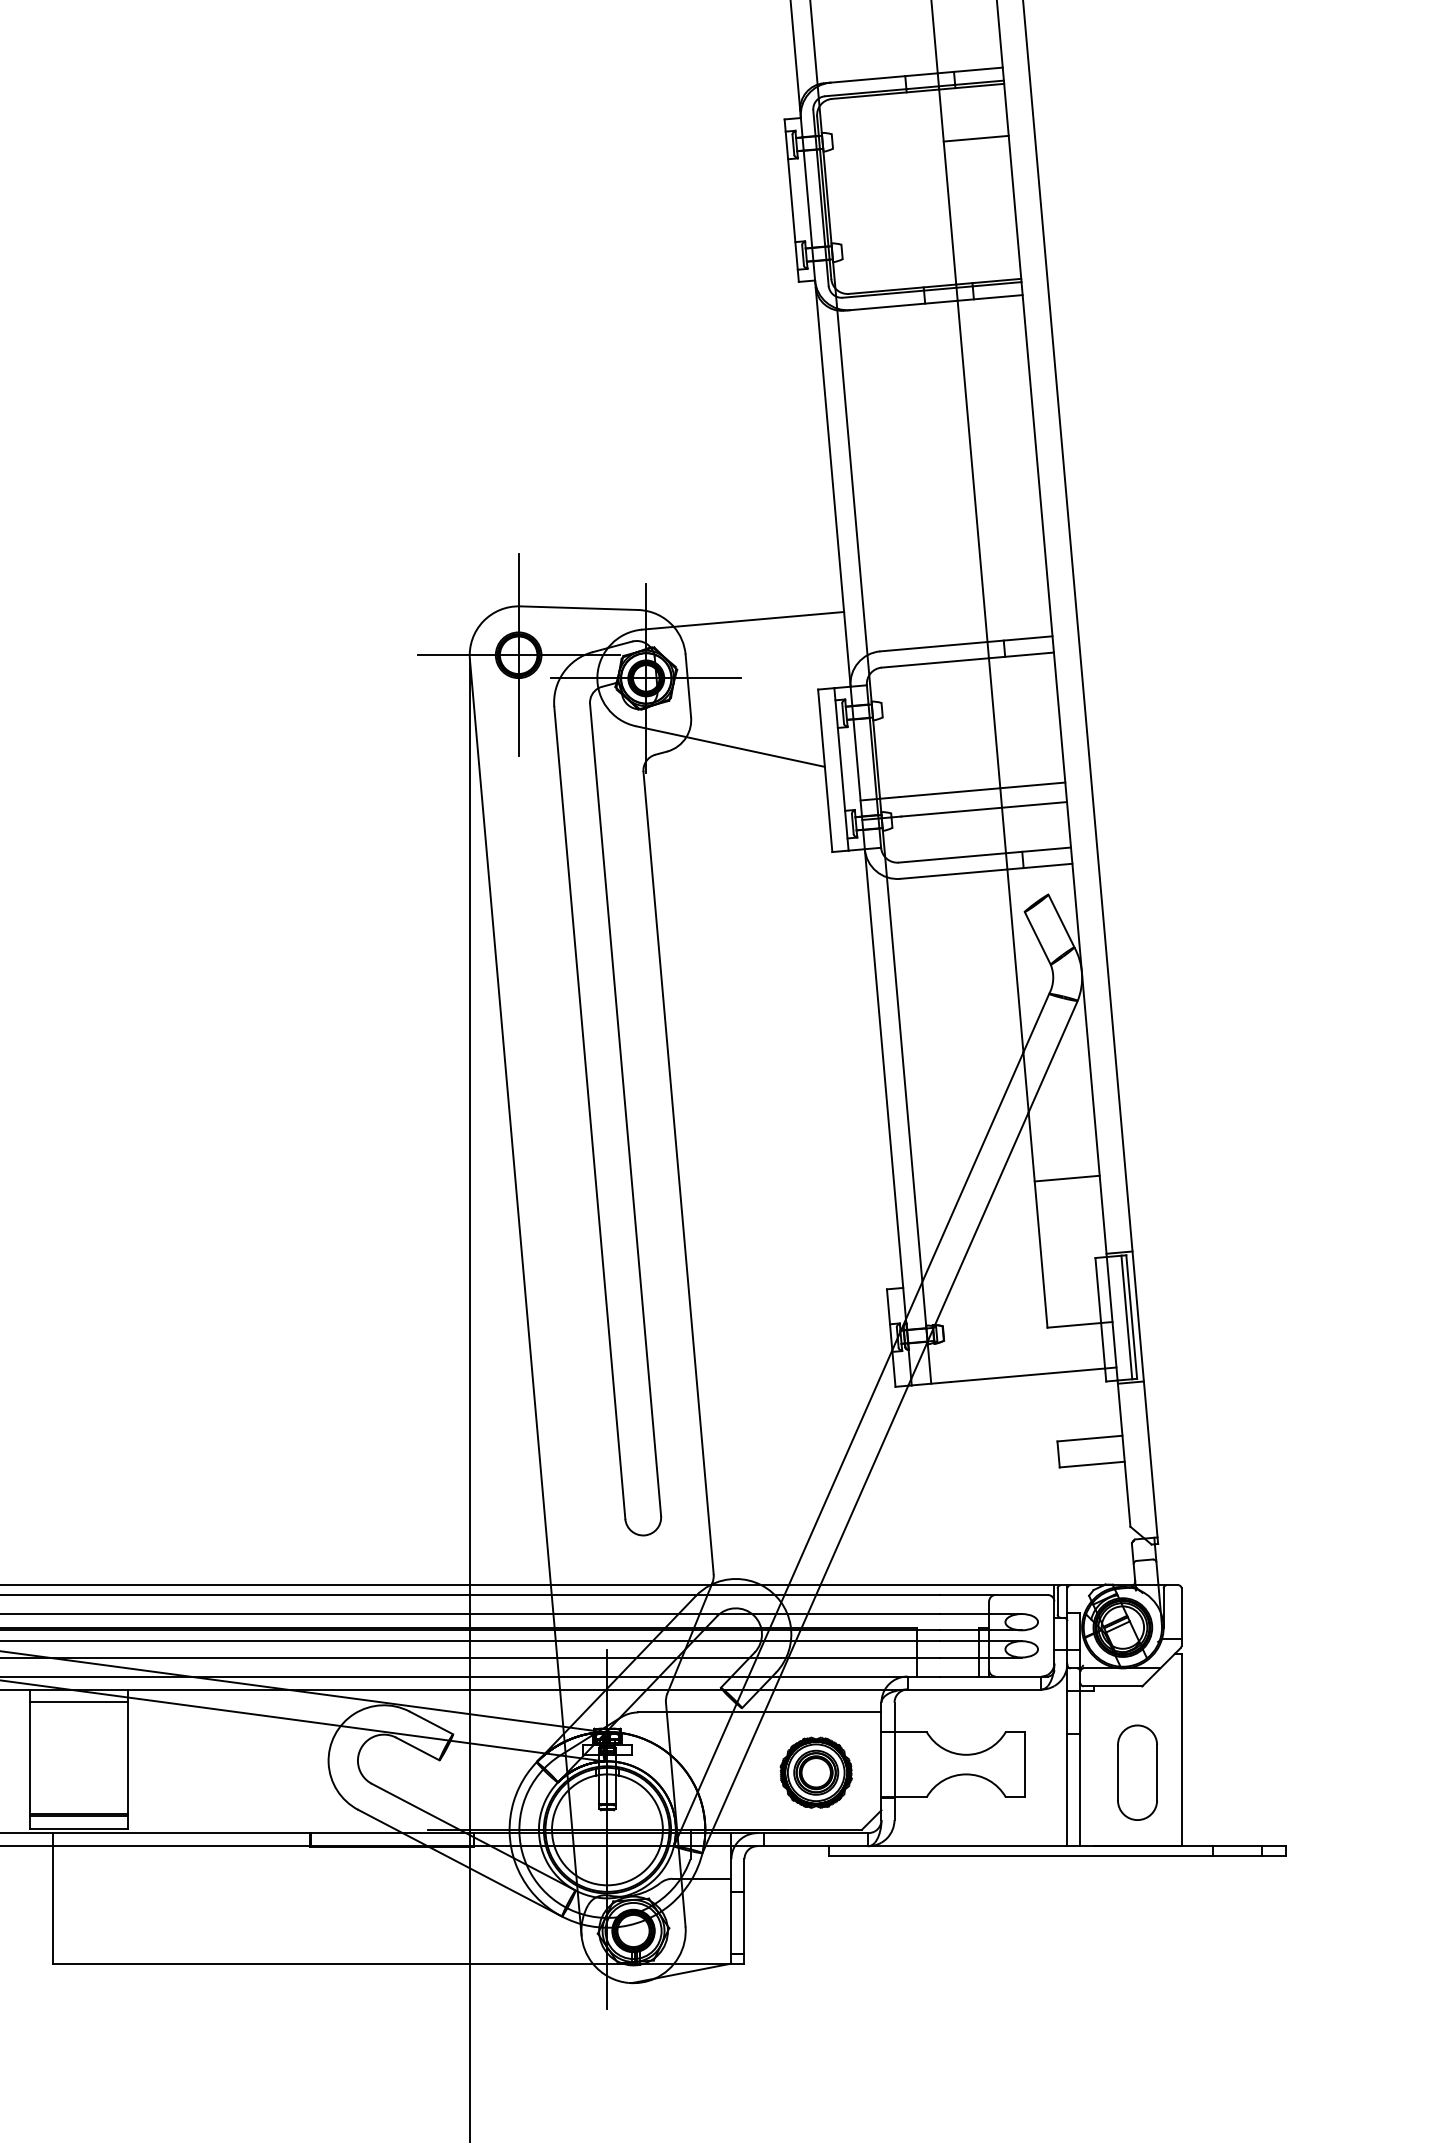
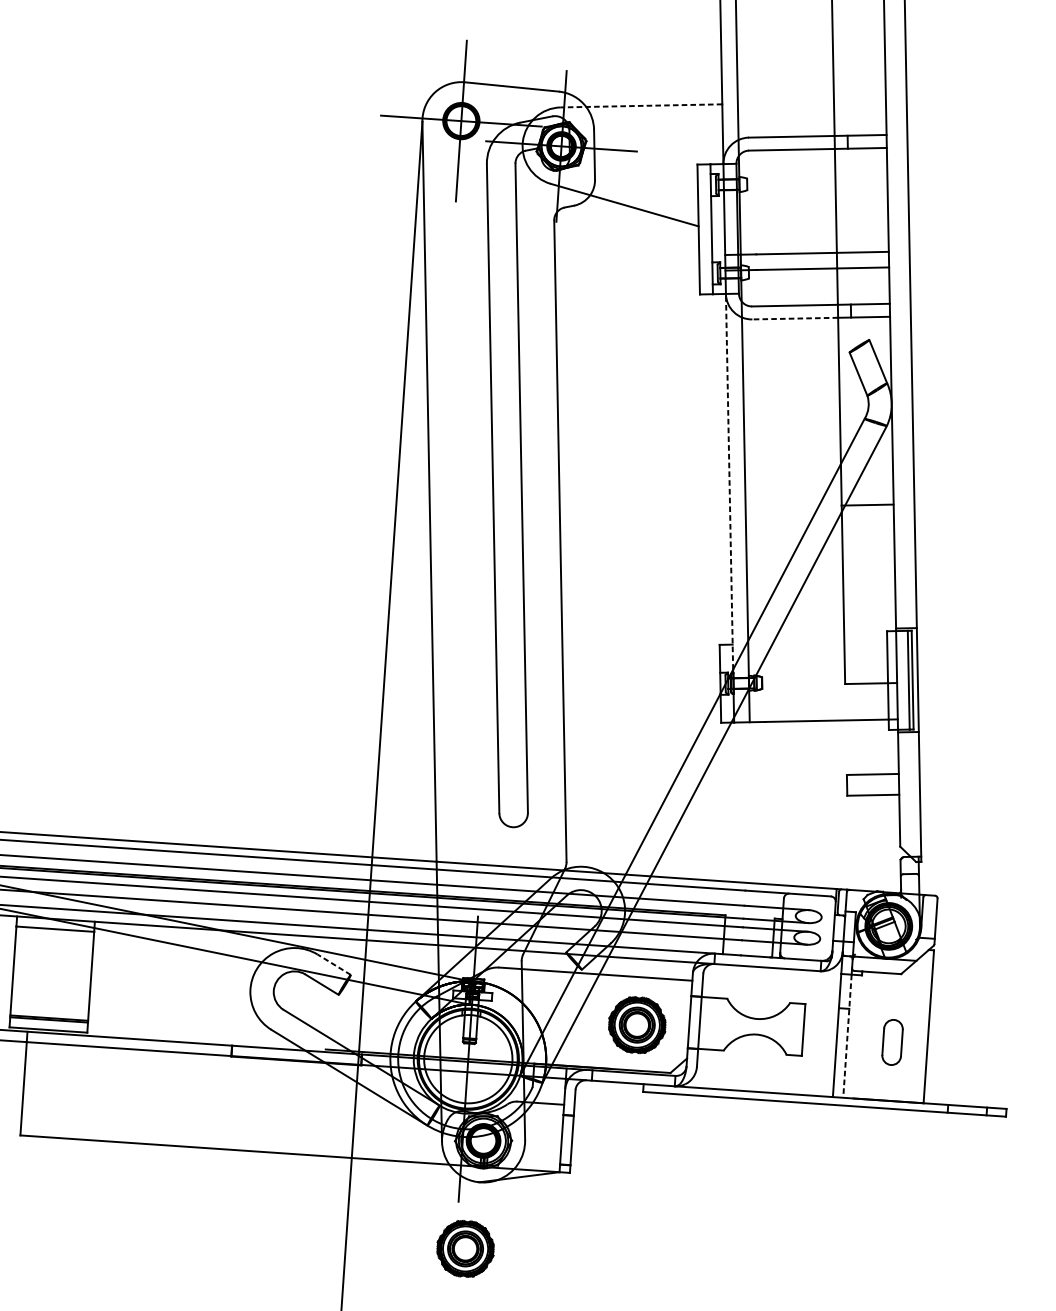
line: (742, 620) -> (641, 105), solid -> dashed
line: (953, 874) -> (795, 318), solid -> dashed
line: (885, 1084) -> (729, 482), solid -> dashed
line: (1066, 1178) -> (866, 504), moved
line: (431, 1722) -> (334, 964), solid -> dashed
line: (1080, 1769) -> (847, 1036), solid -> dashed
part: (1137, 1772) -> (892, 1042), size x0.6
part: (619, 2067) -> (465, 1248), added

